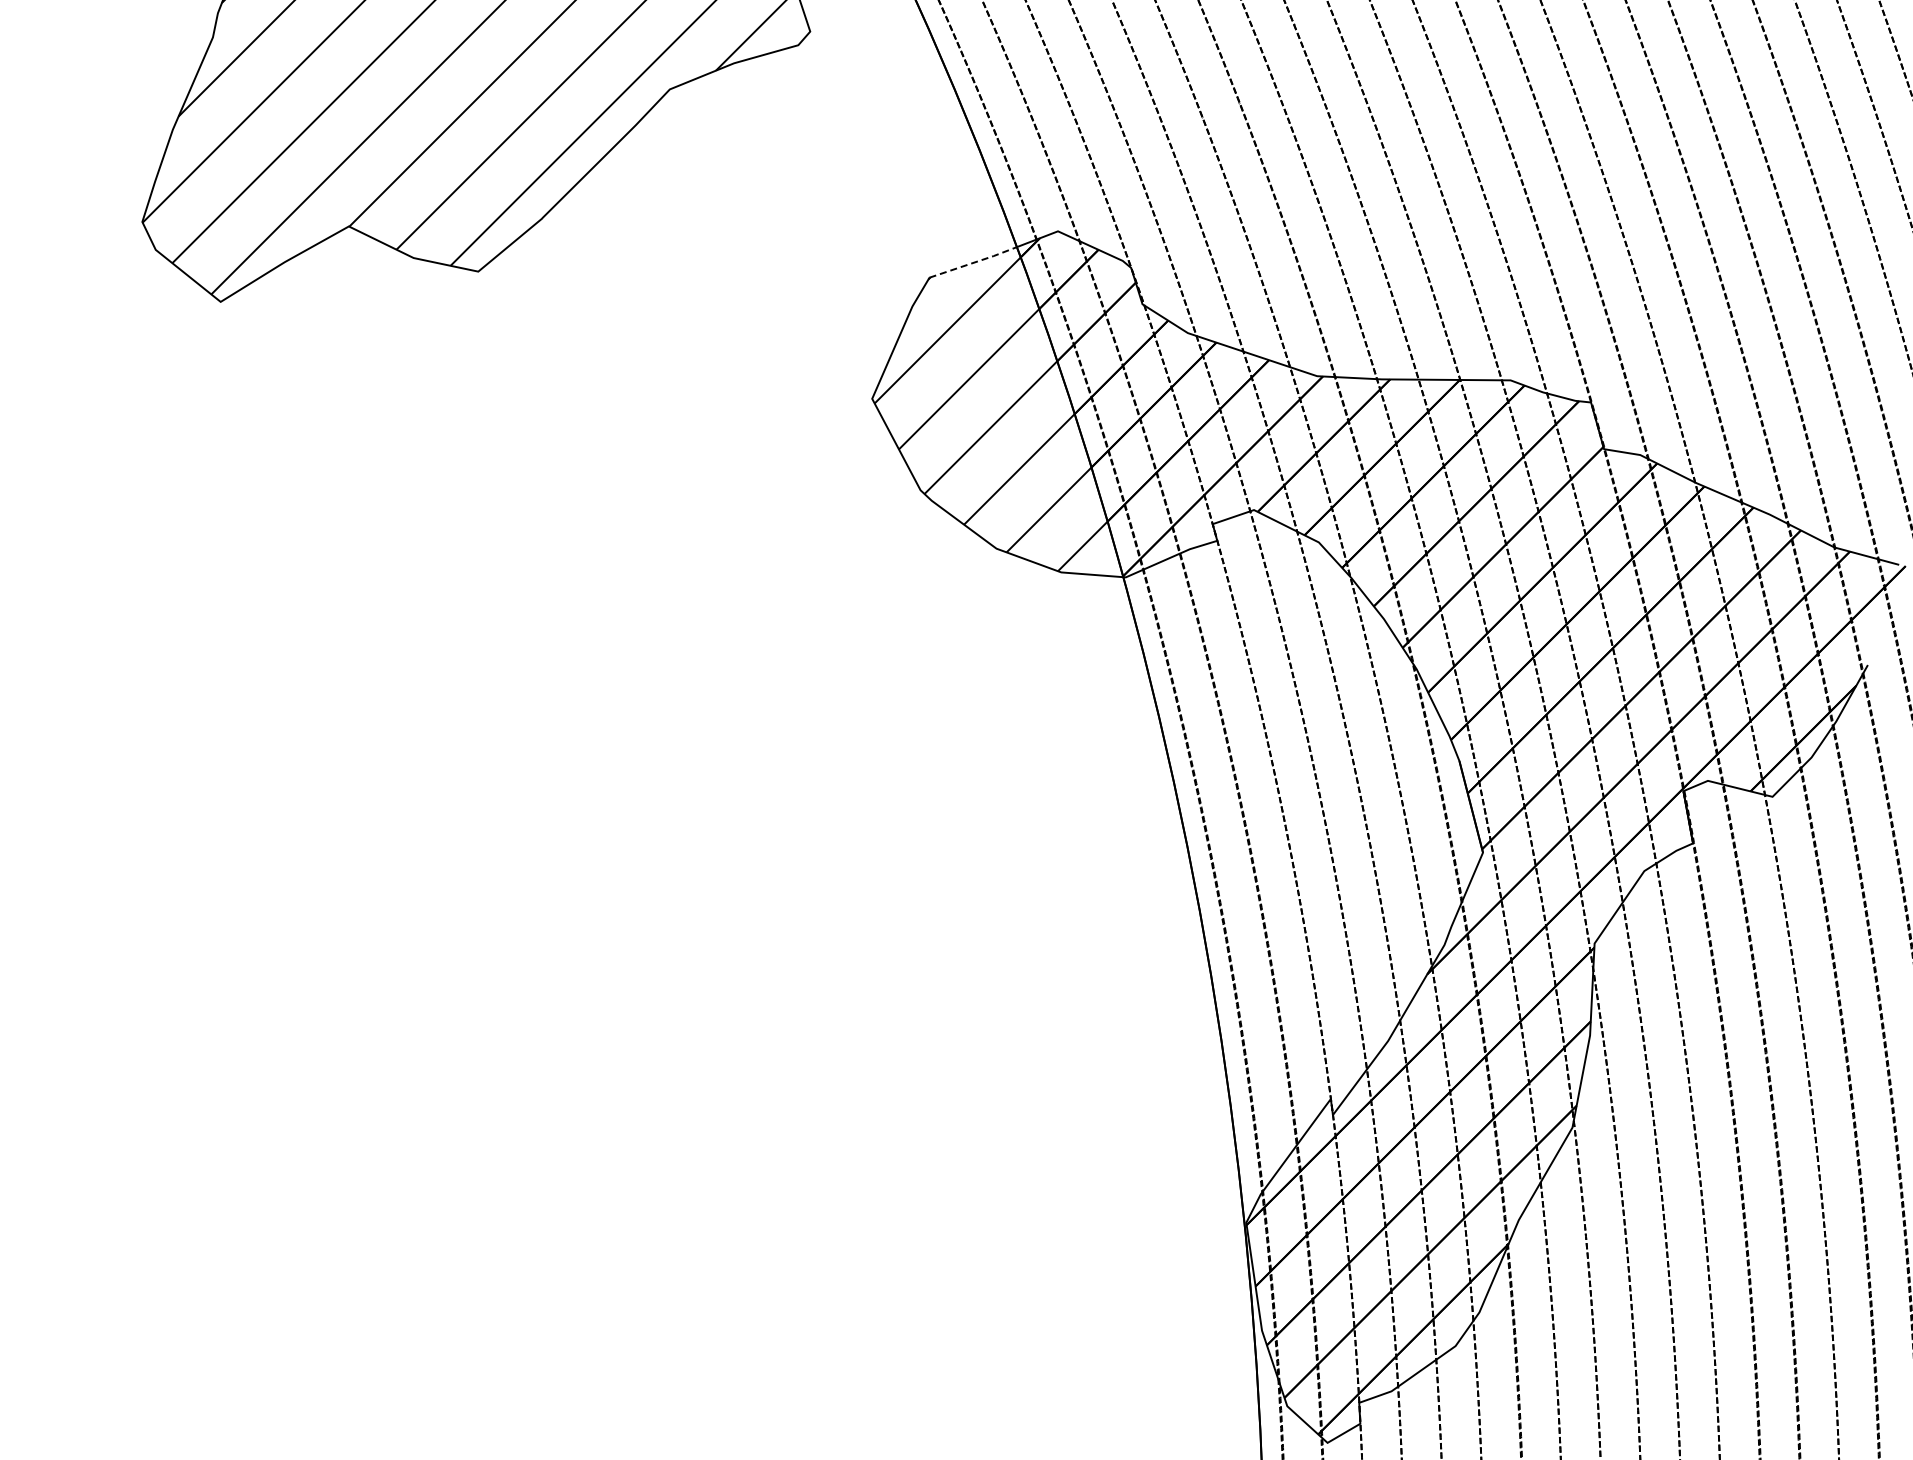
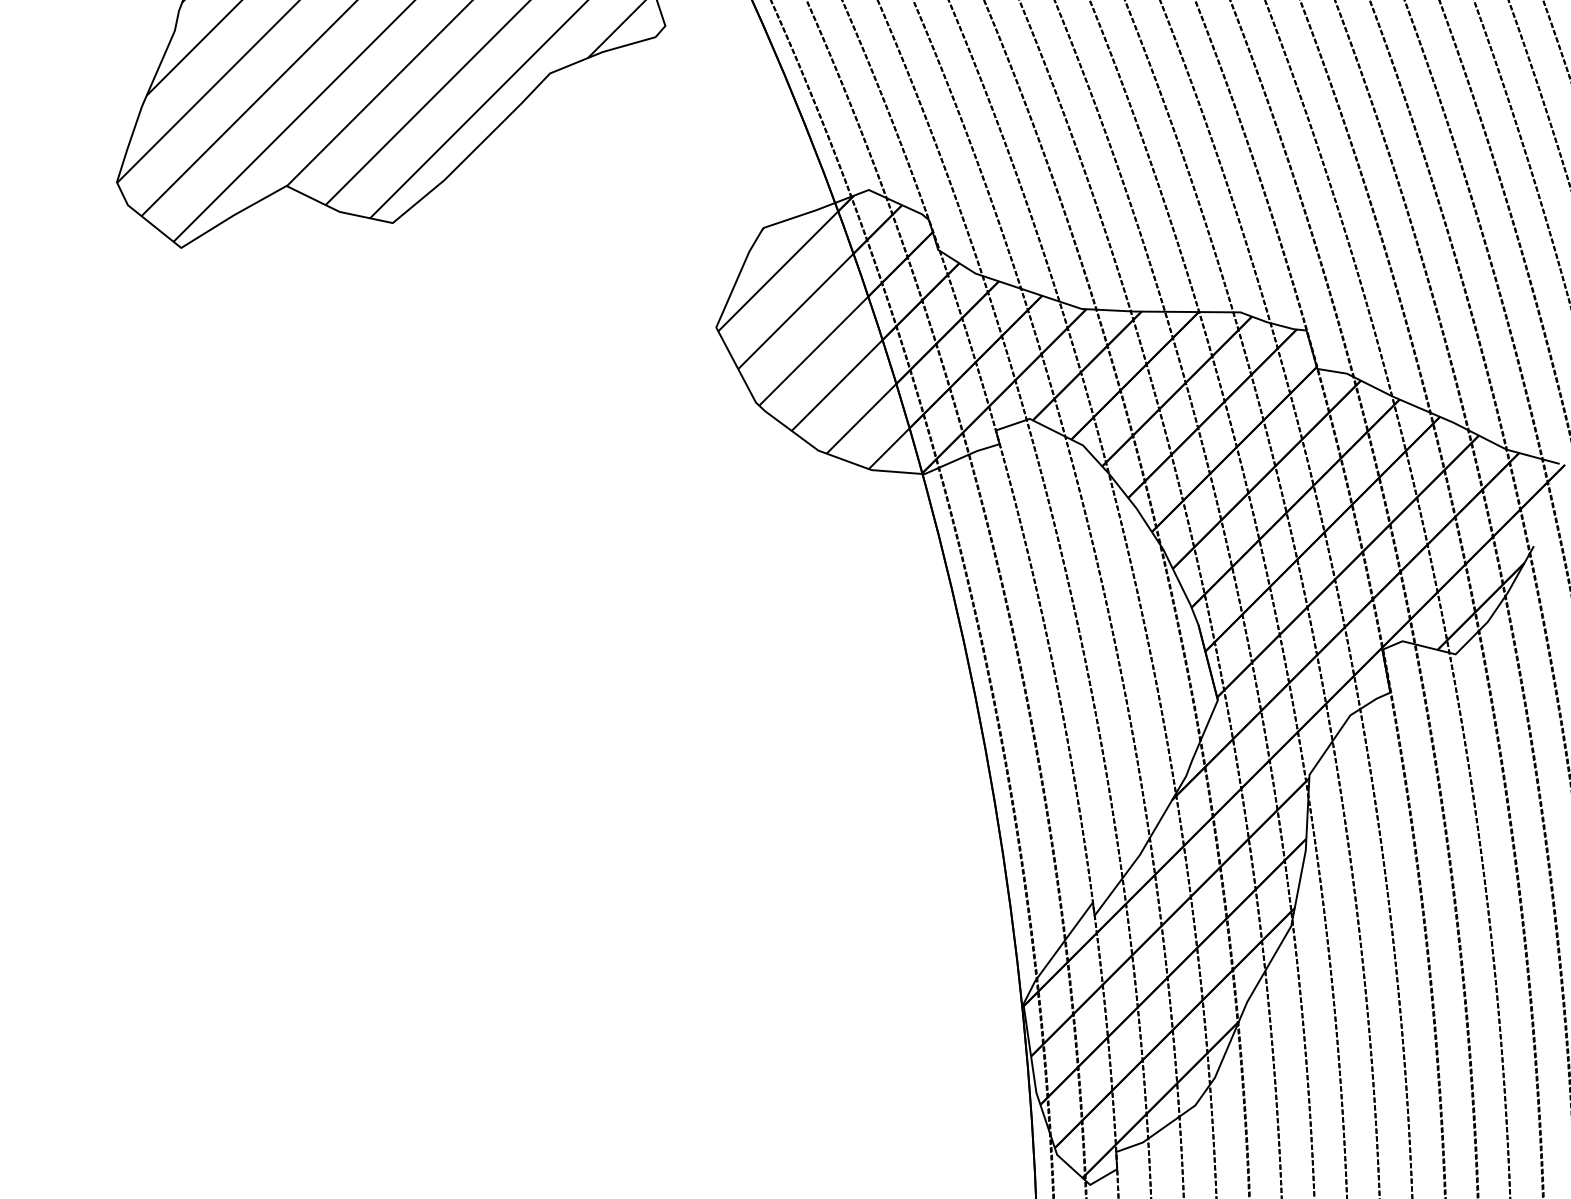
line: (973, 262) -> (799, 215), dashed -> solid

